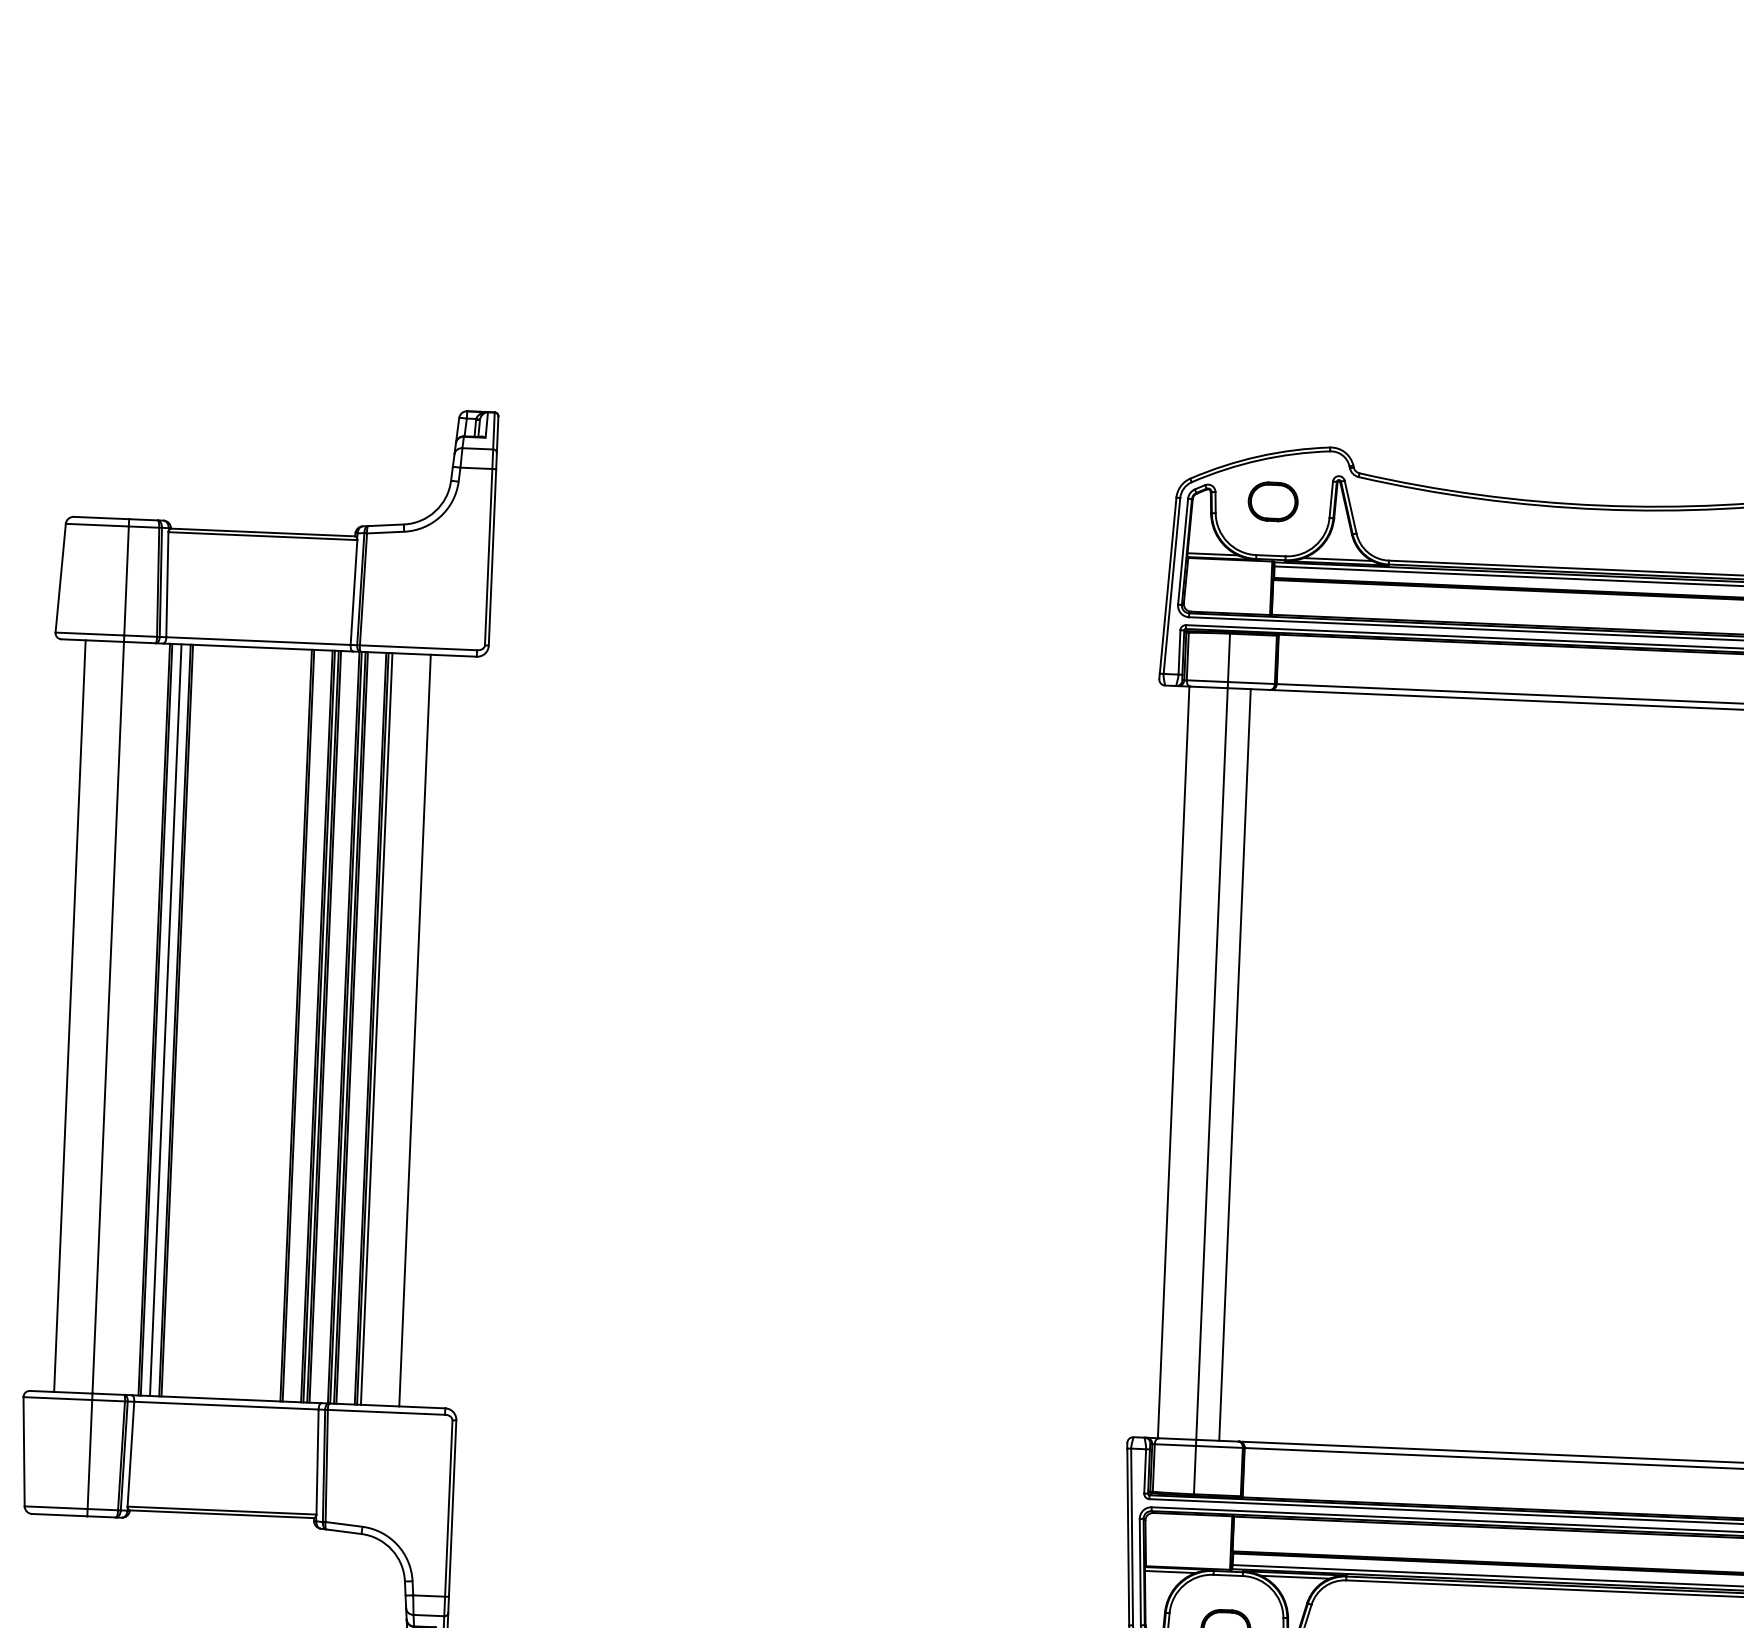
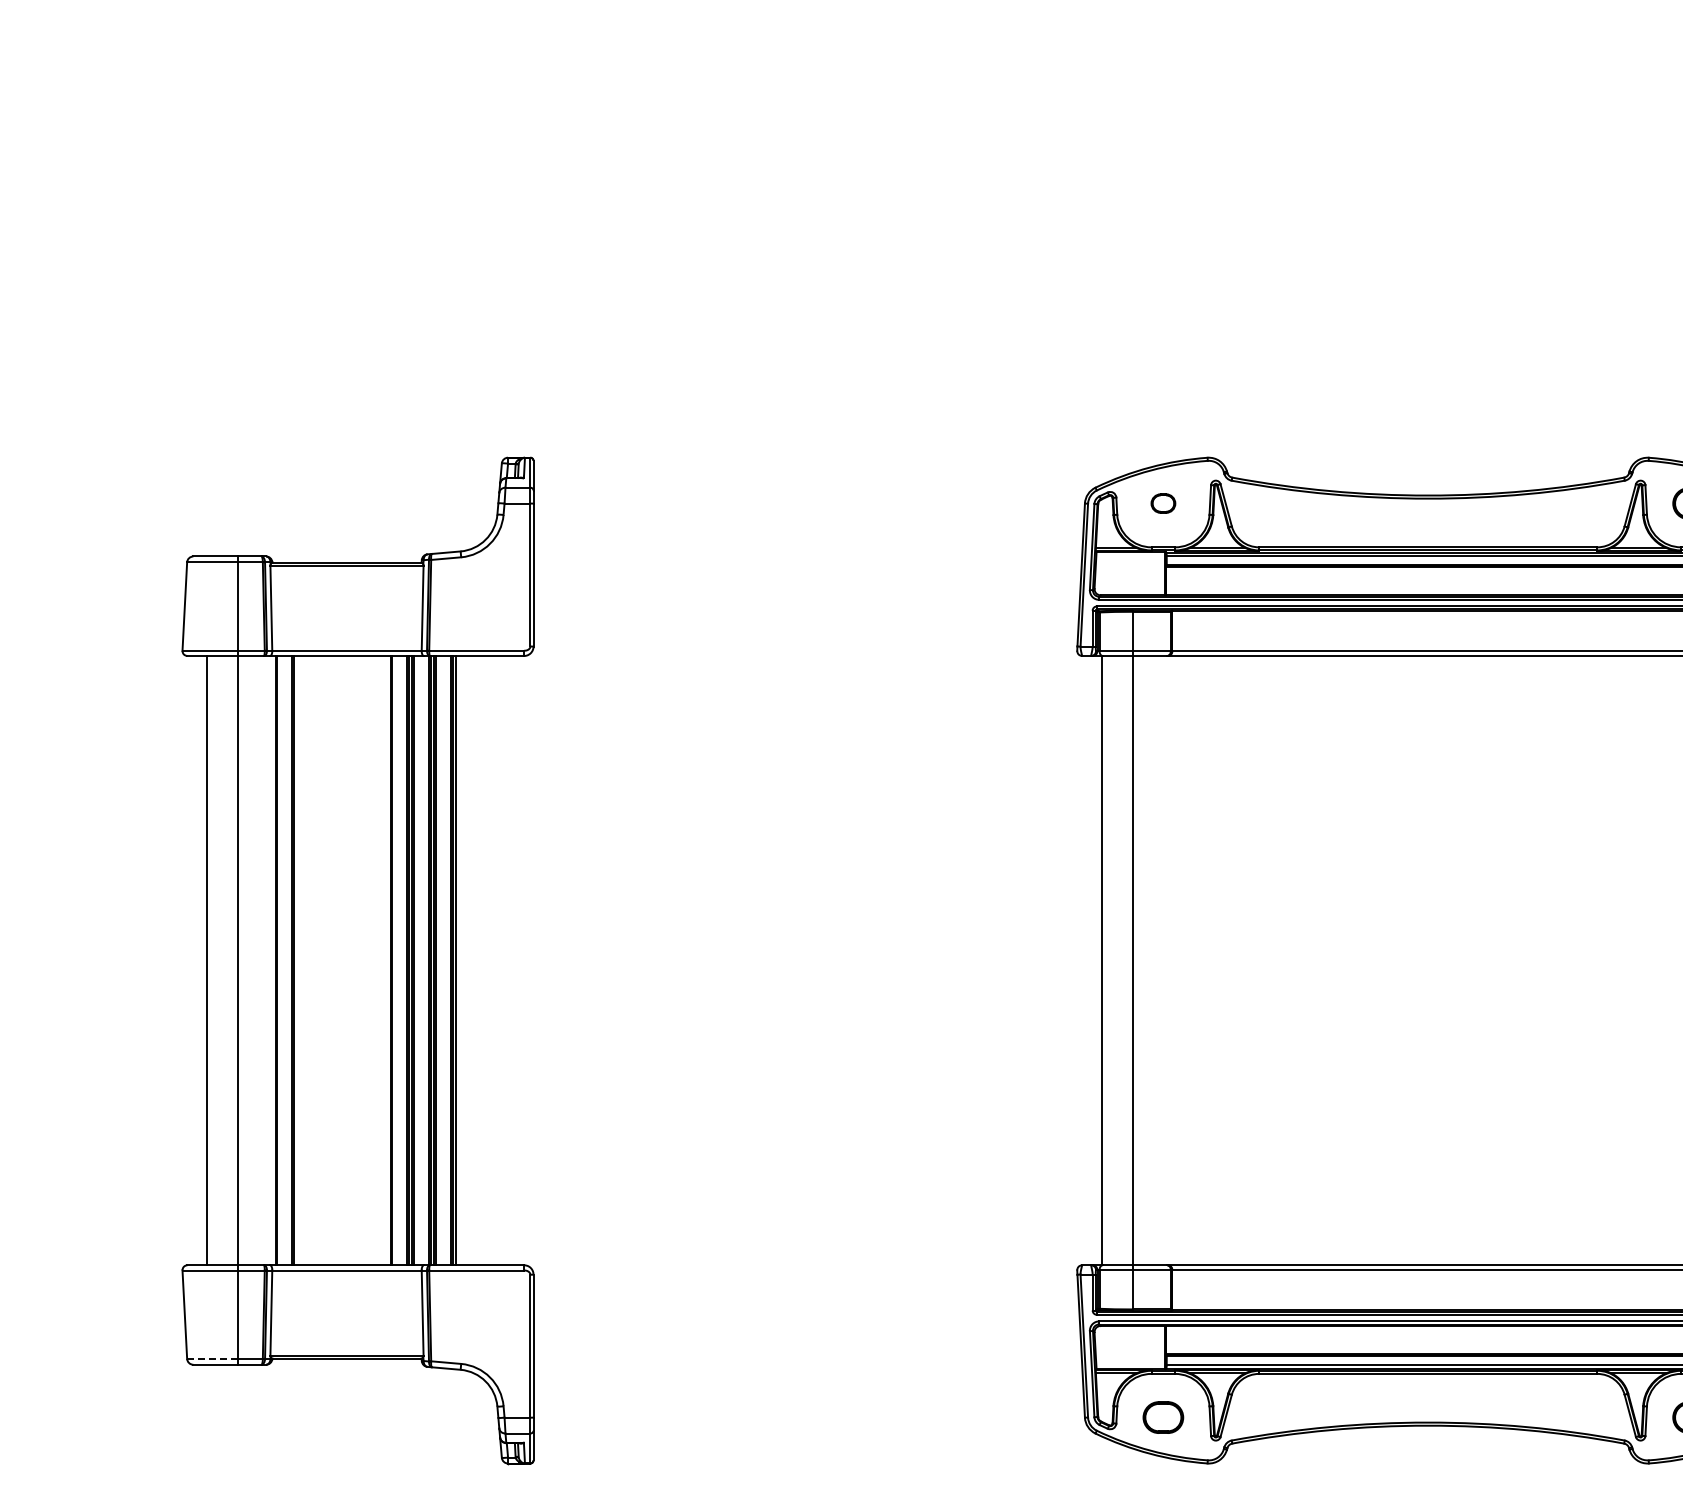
part: (1273, 501) -> (1163, 503), size x0.6
line: (165, 1019) -> (284, 960), removed
line: (414, 1030) -> (486, 960), removed
line: (1234, 1064) -> (1151, 960), removed
line: (55, 1507) -> (212, 1358), solid -> dashed

